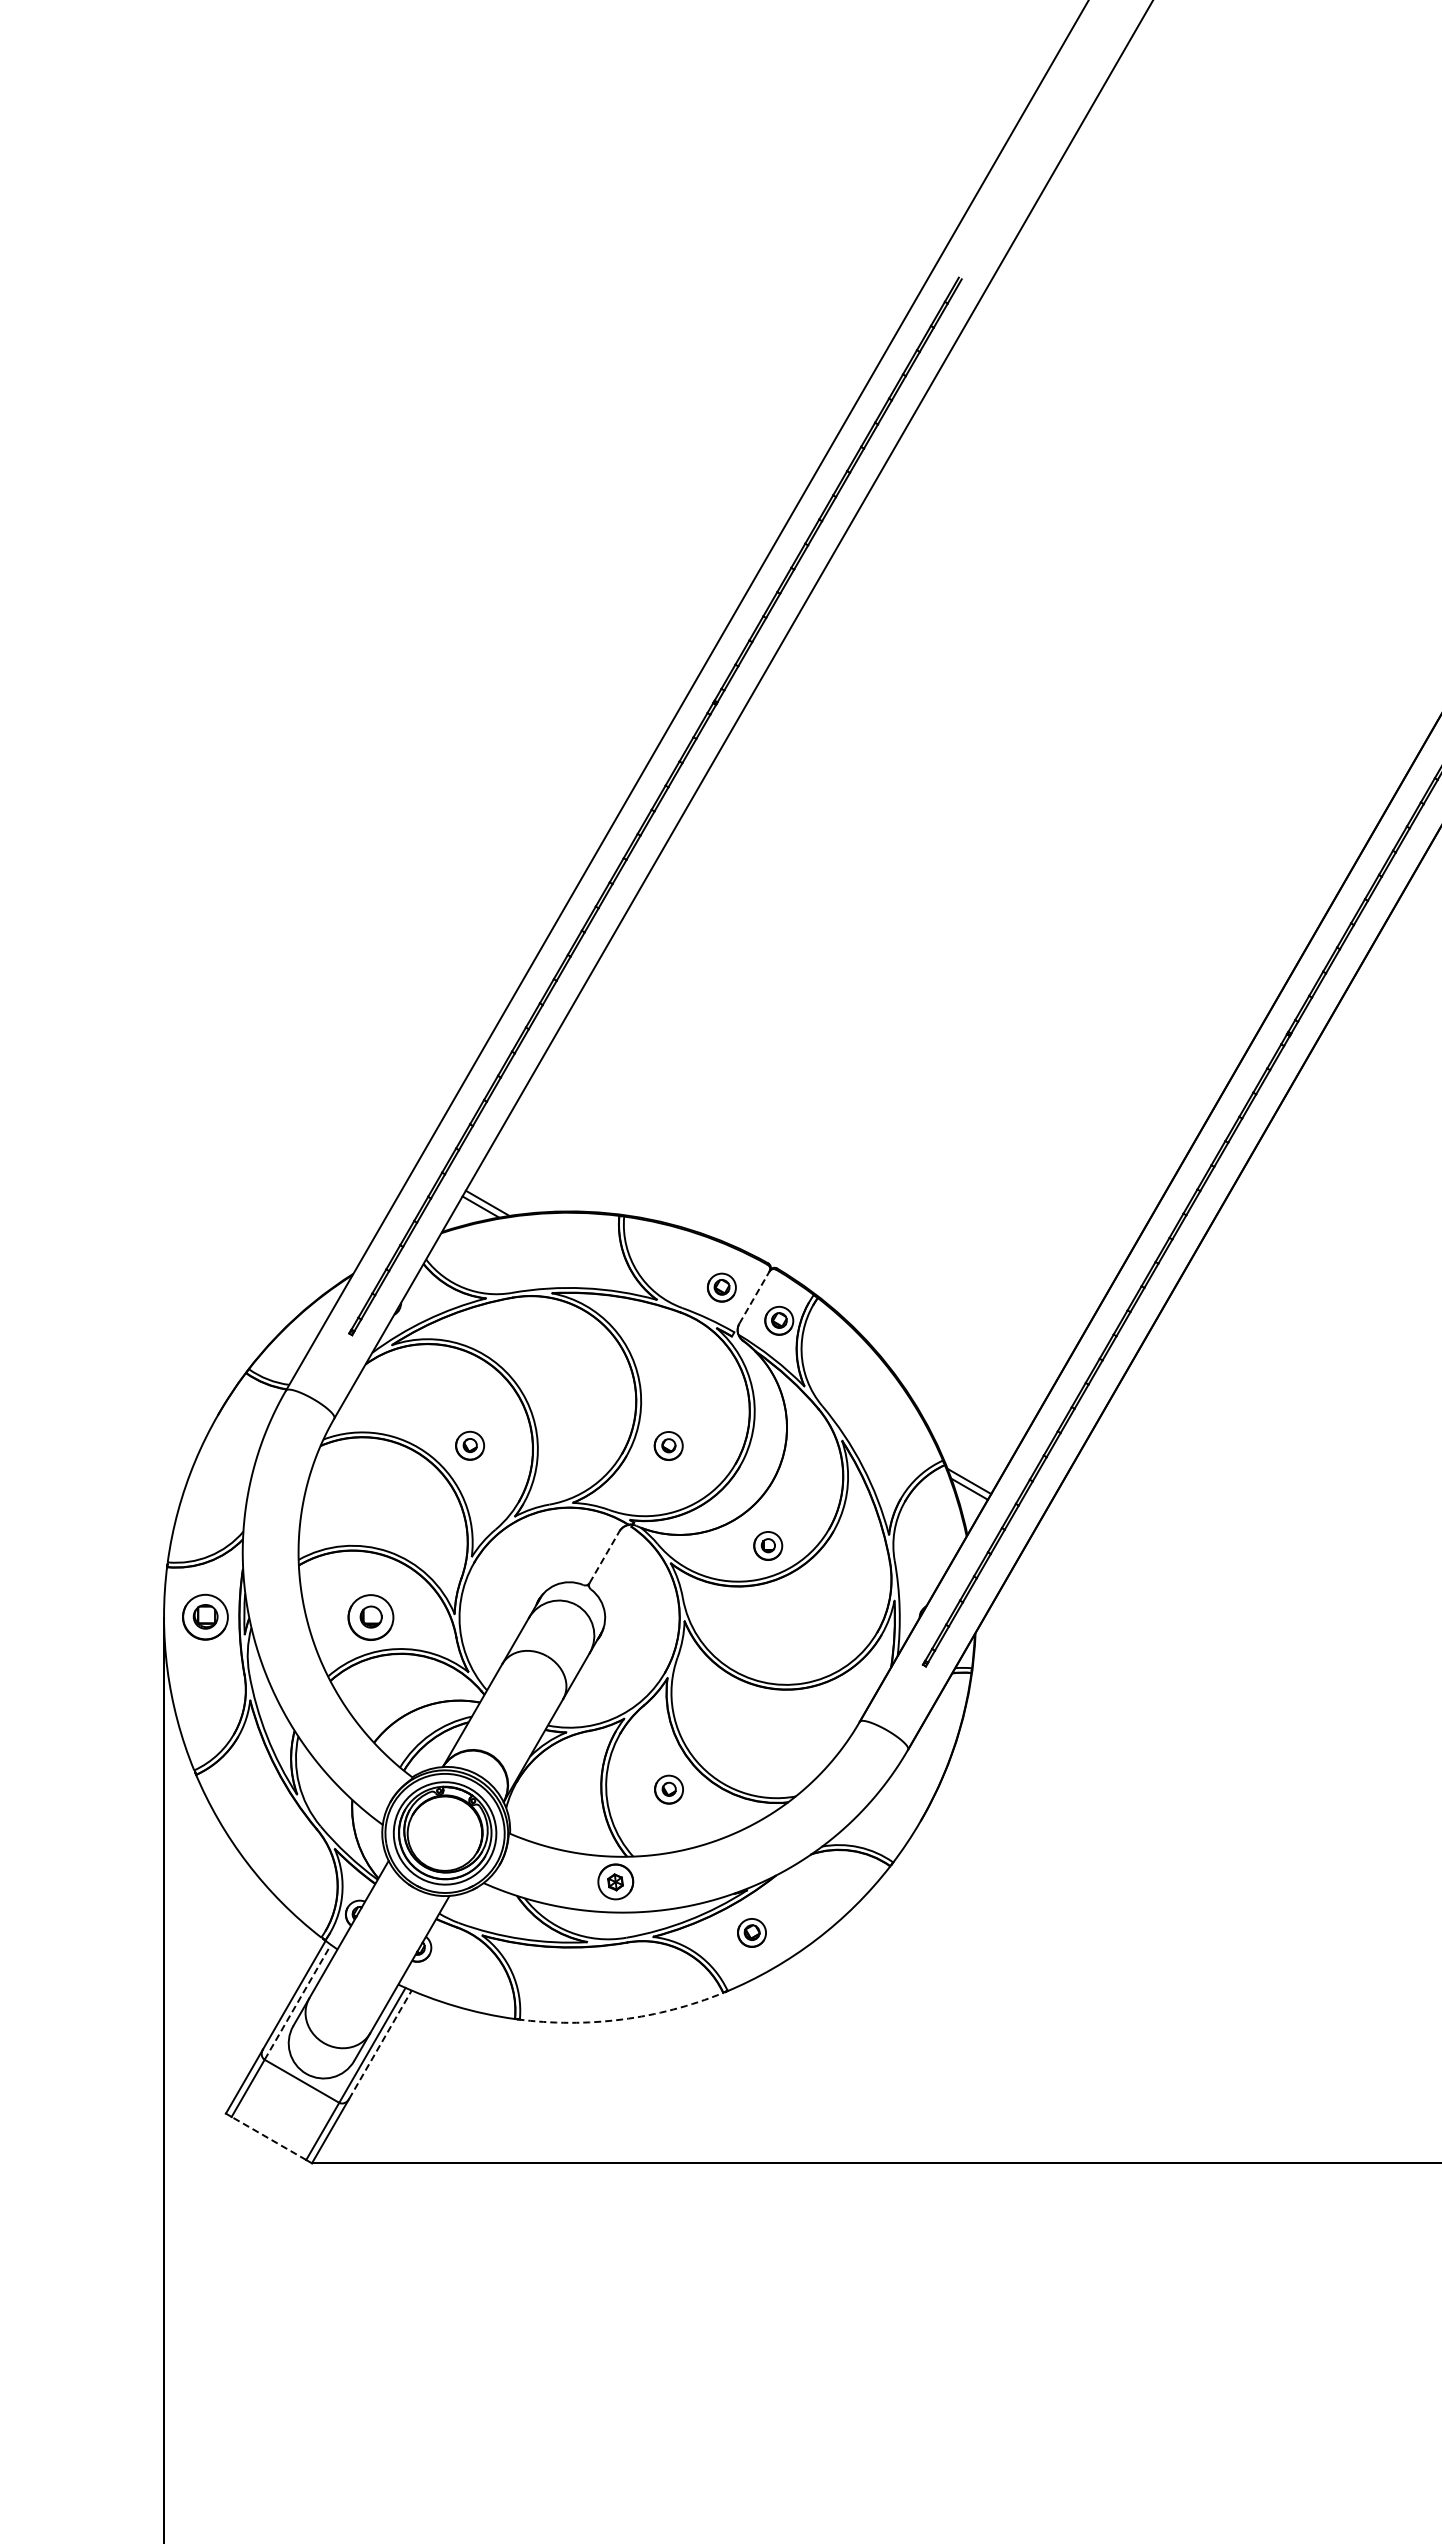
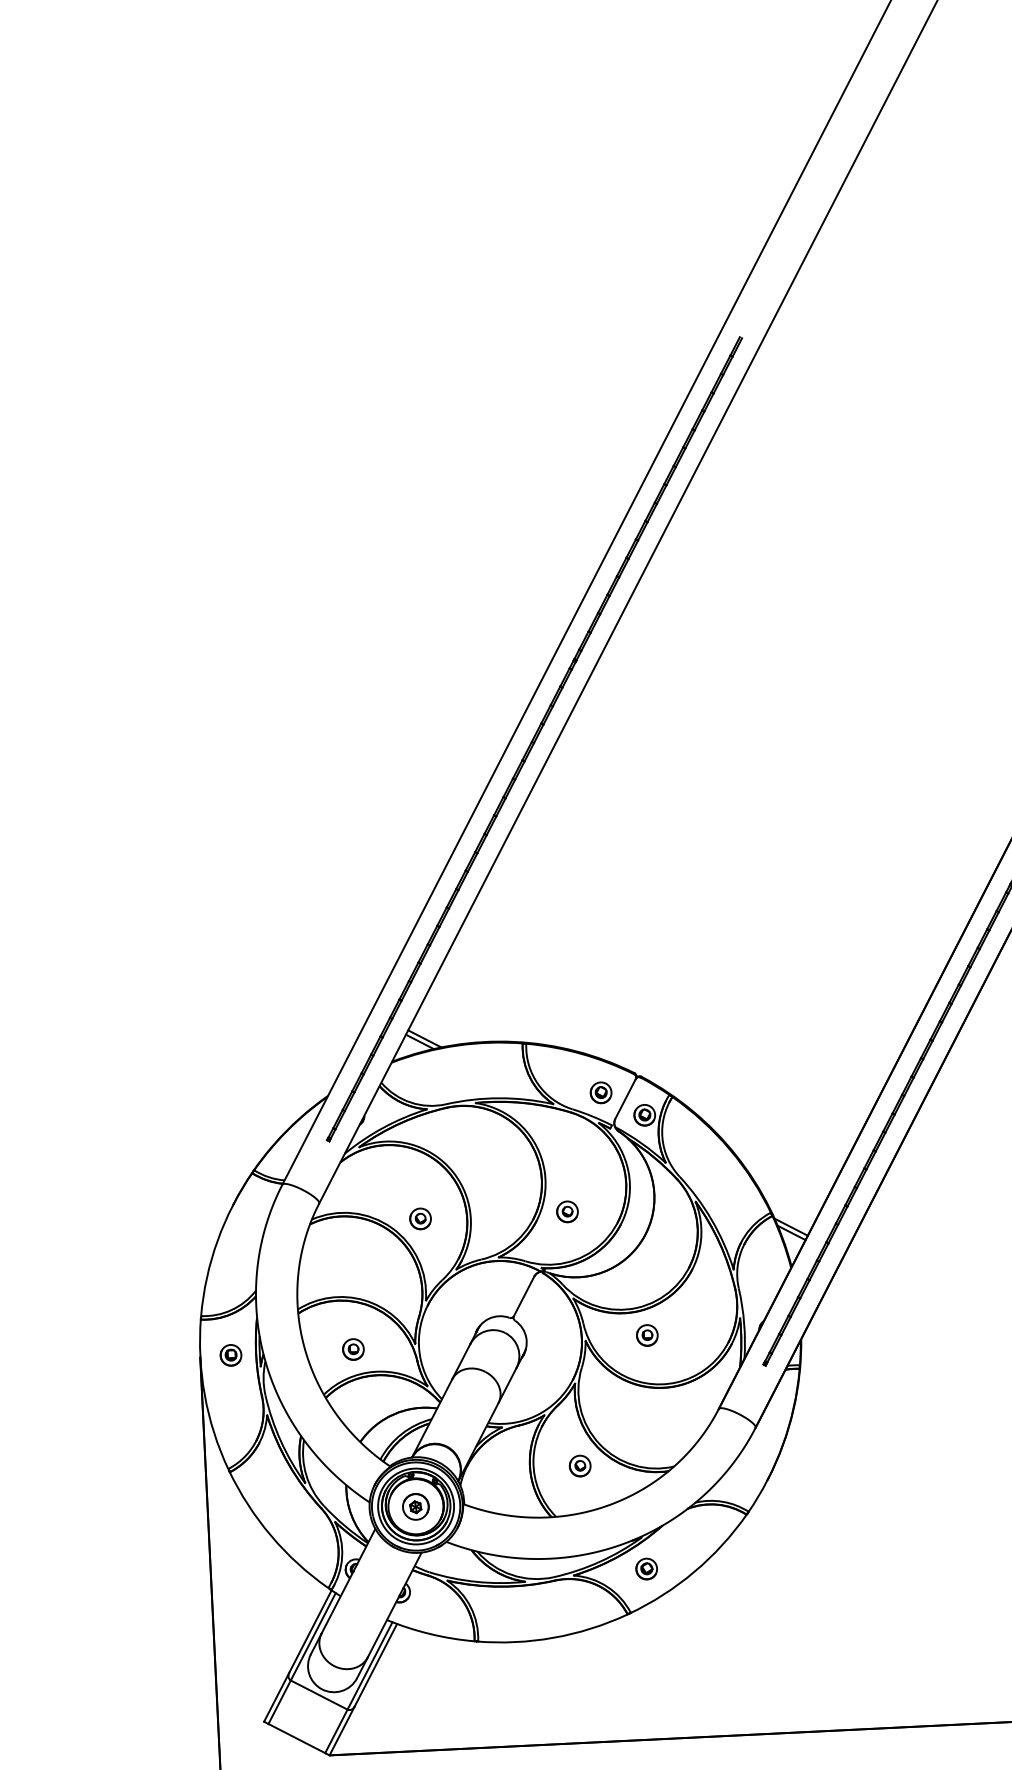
line: (754, 1297) -> (625, 1098), dashed -> solid
part: (768, 1545) -> (647, 1335), moved
line: (604, 1557) -> (524, 1296), dashed -> solid
part: (205, 1617) -> (231, 1355), size x0.62
part: (370, 1617) -> (353, 1349), size x0.62
part: (615, 1881) -> (415, 1506), moved
line: (298, 2001) -> (313, 1636), dashed -> solid
arc: (622, 2019) -> (554, 1637), dashed -> solid
line: (380, 2044) -> (375, 1665), dashed -> solid
line: (268, 2138) -> (296, 1738), dashed -> solid

